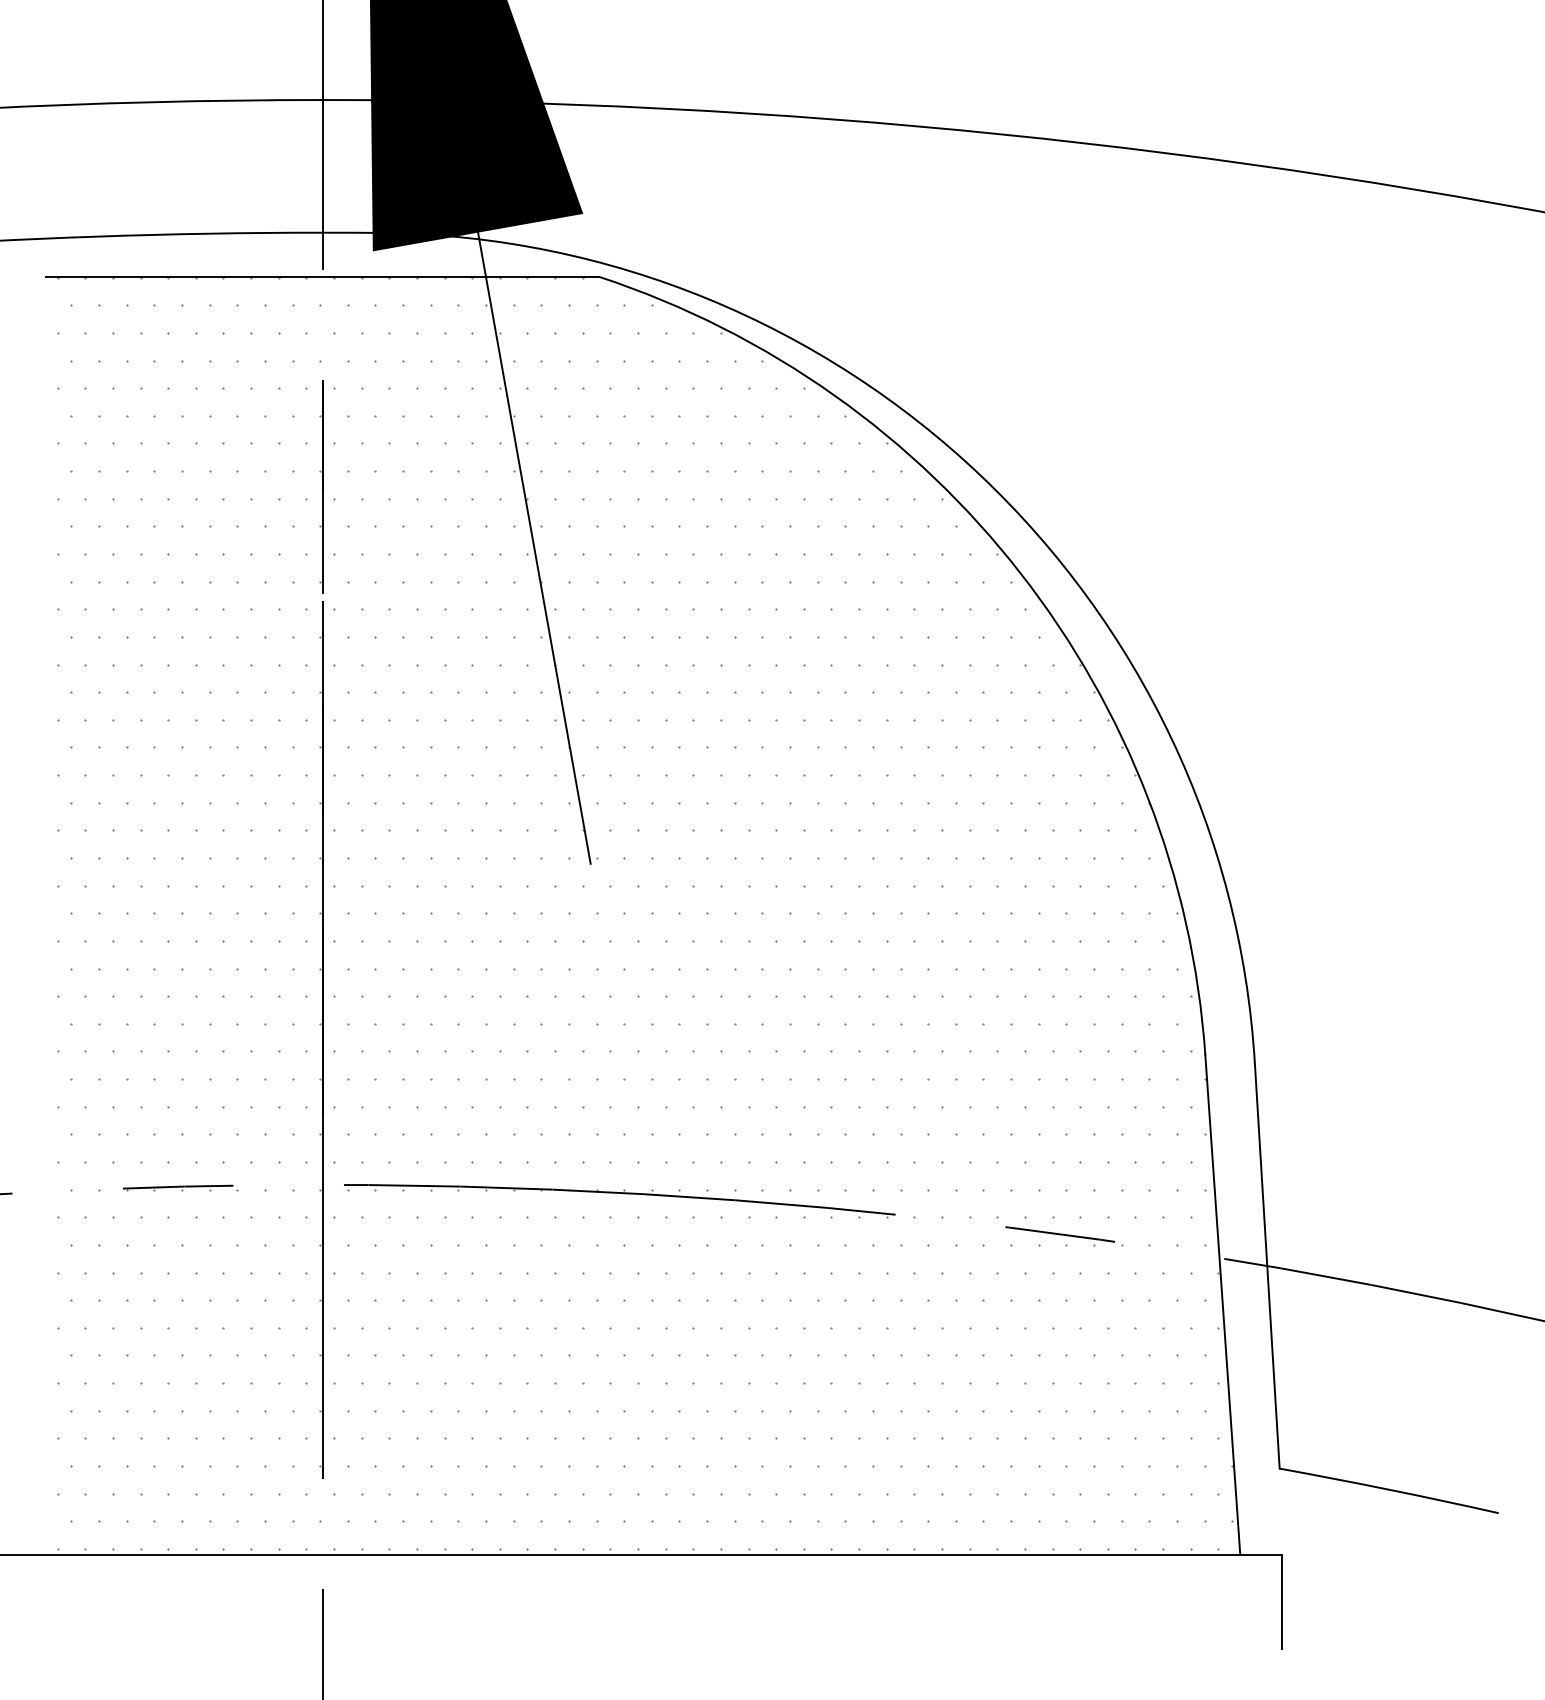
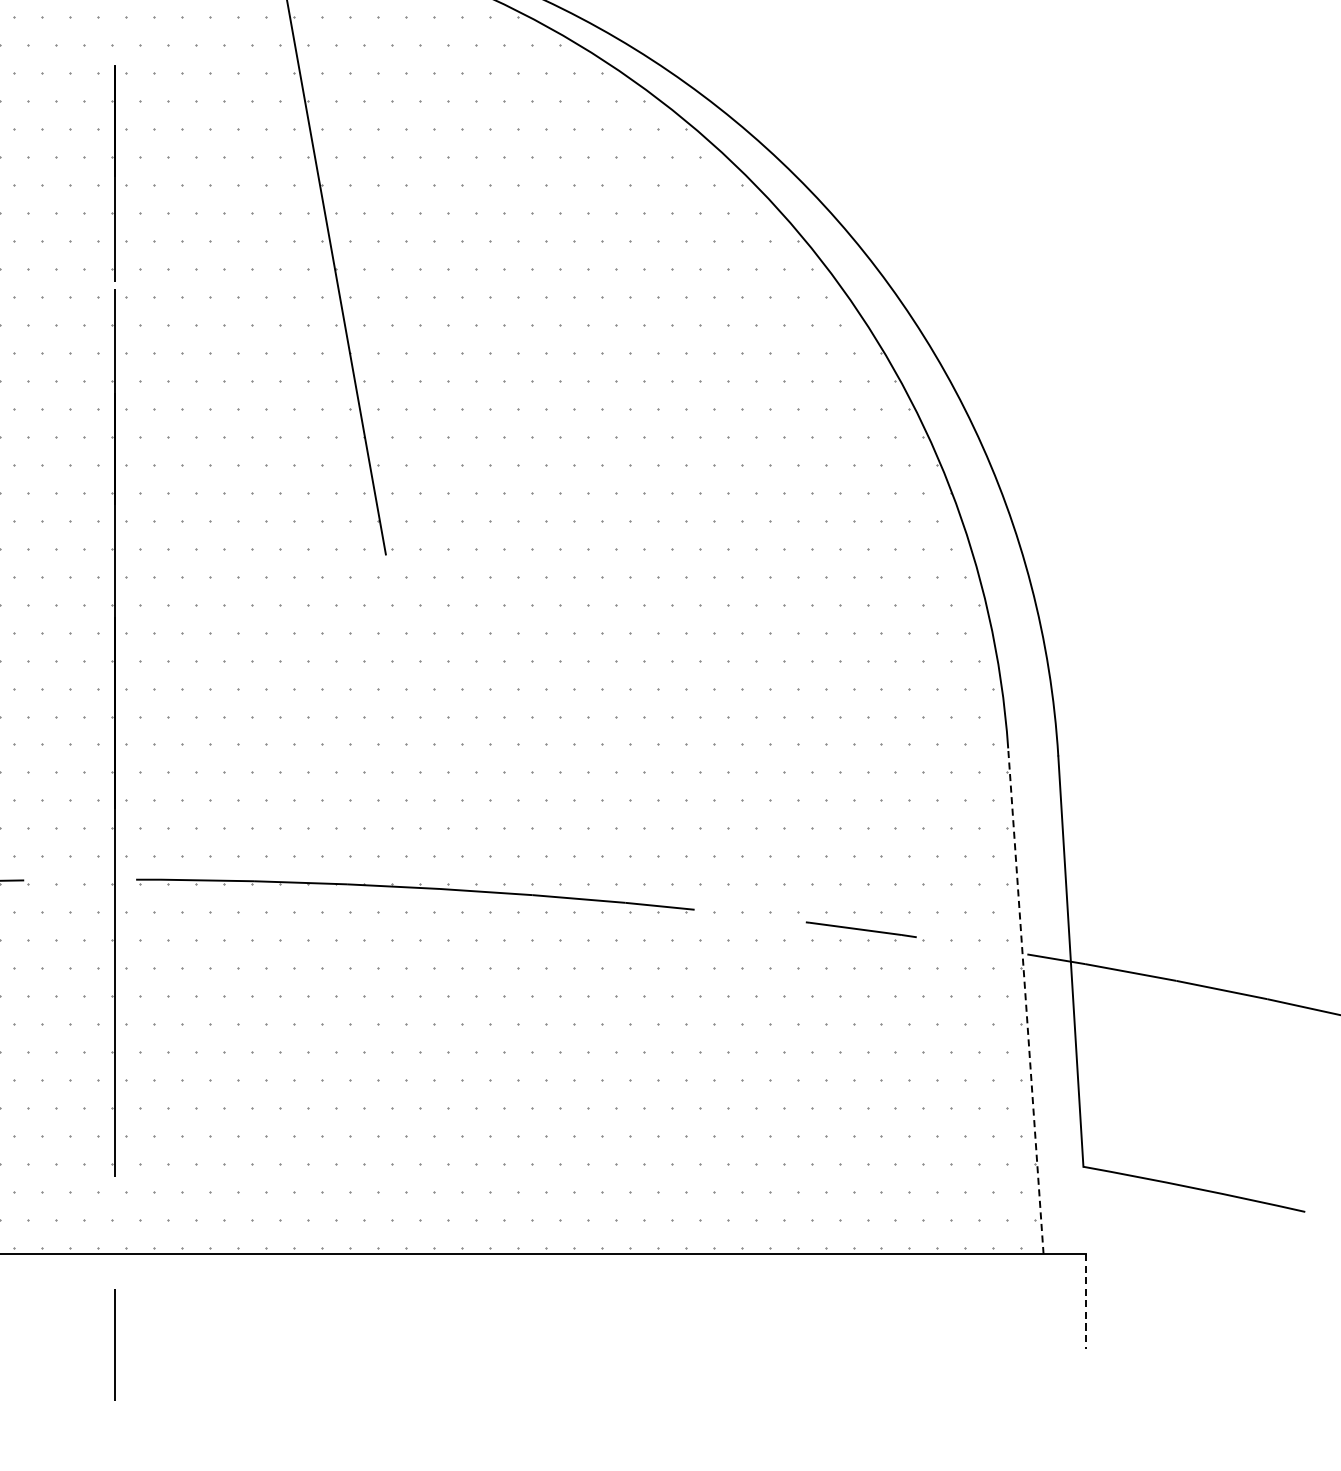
line: (1222, 1304) -> (1025, 1000), solid -> dashed
line: (1282, 1602) -> (1086, 1302), solid -> dashed

